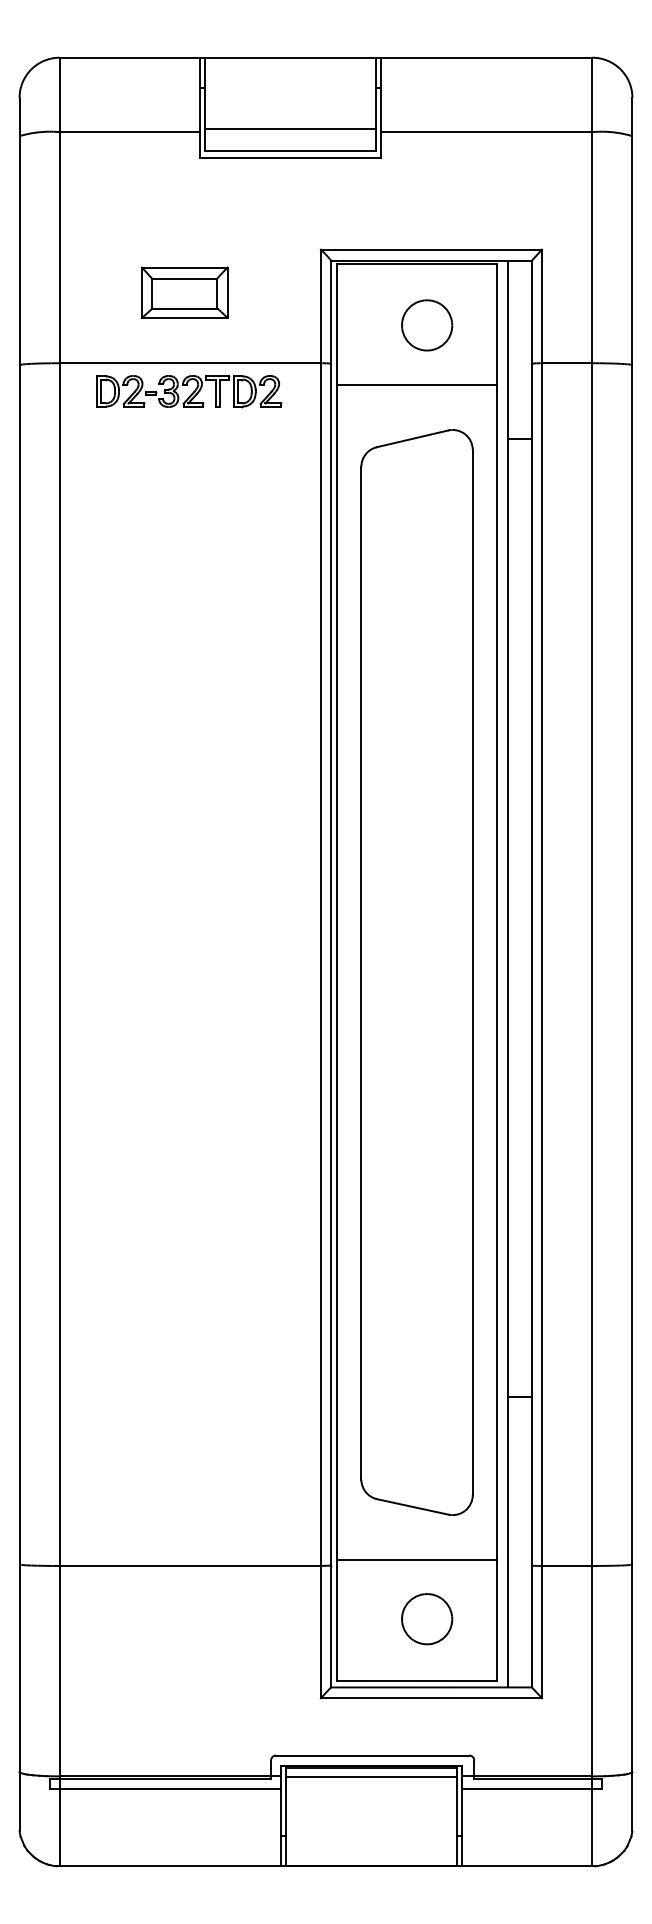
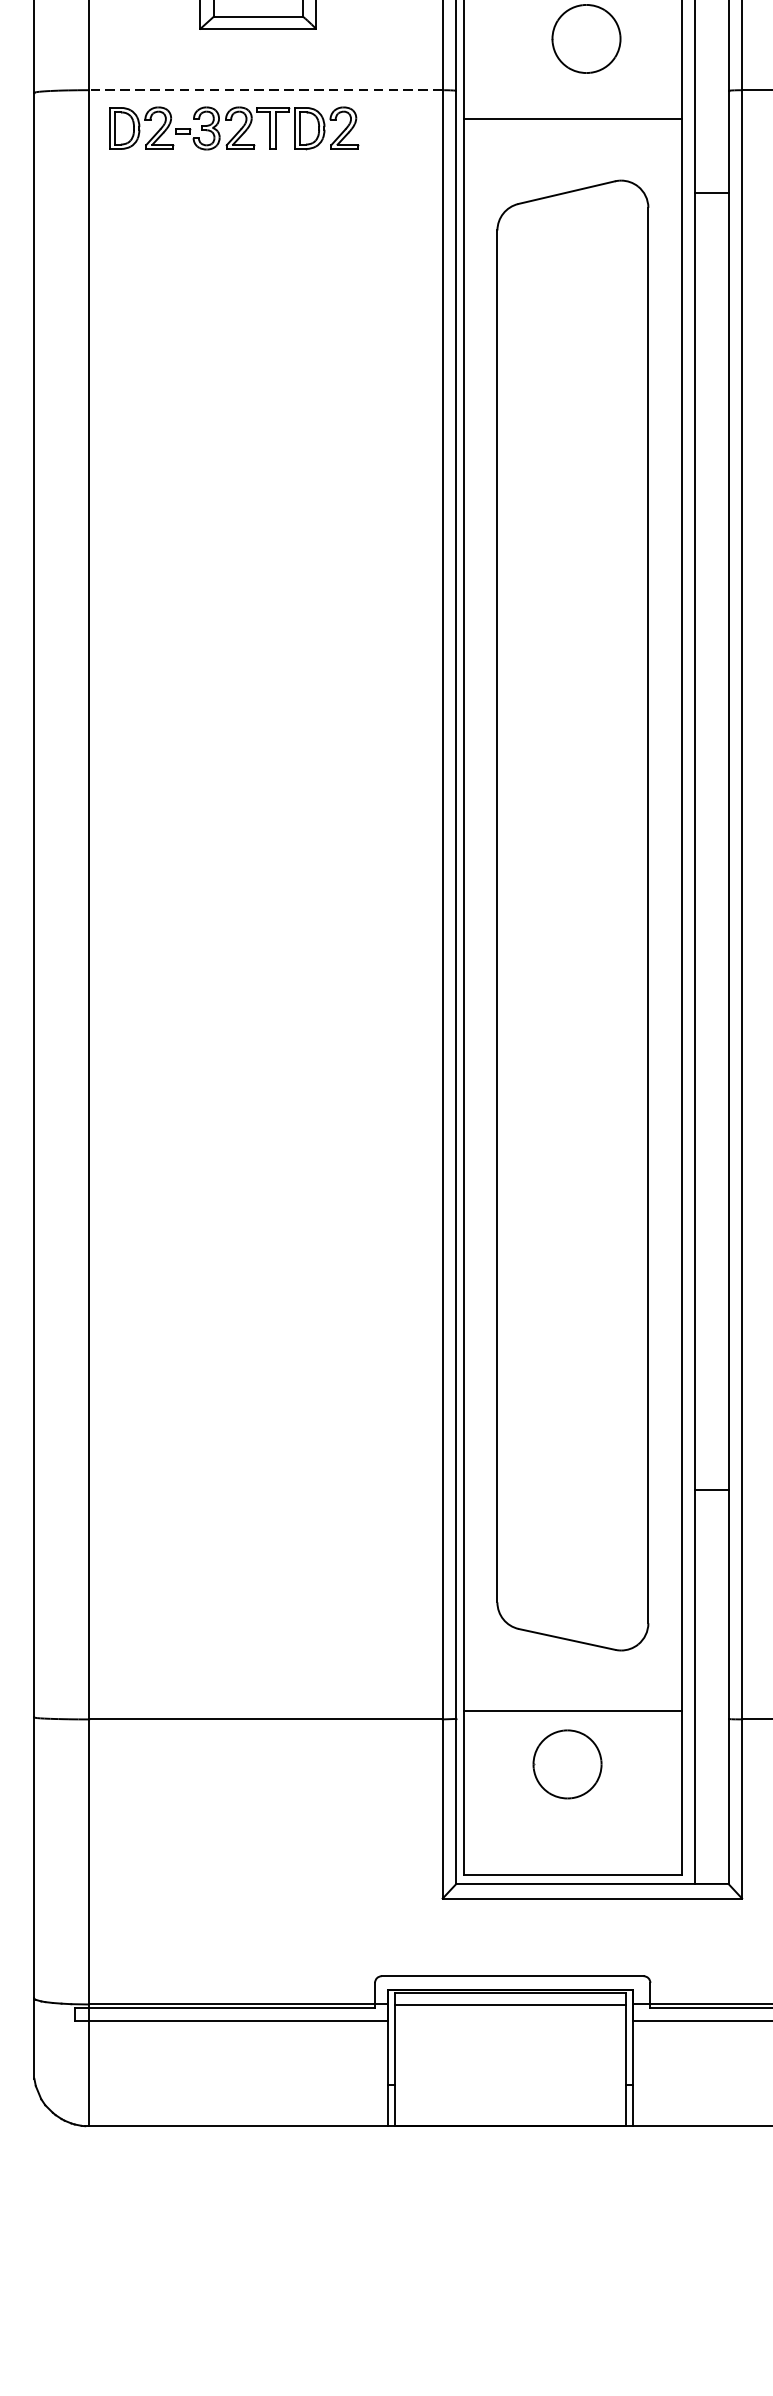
line: (190, 363) -> (265, 90), solid -> dashed
part: (189, 391) -> (234, 128), moved
part: (427, 1619) -> (568, 1764), moved

